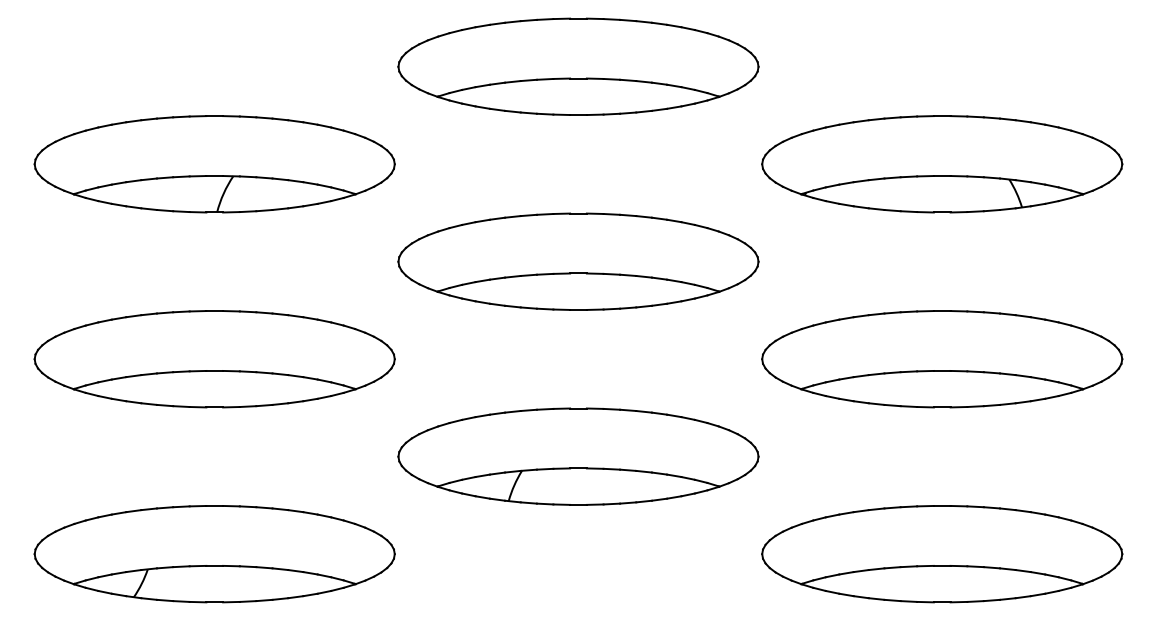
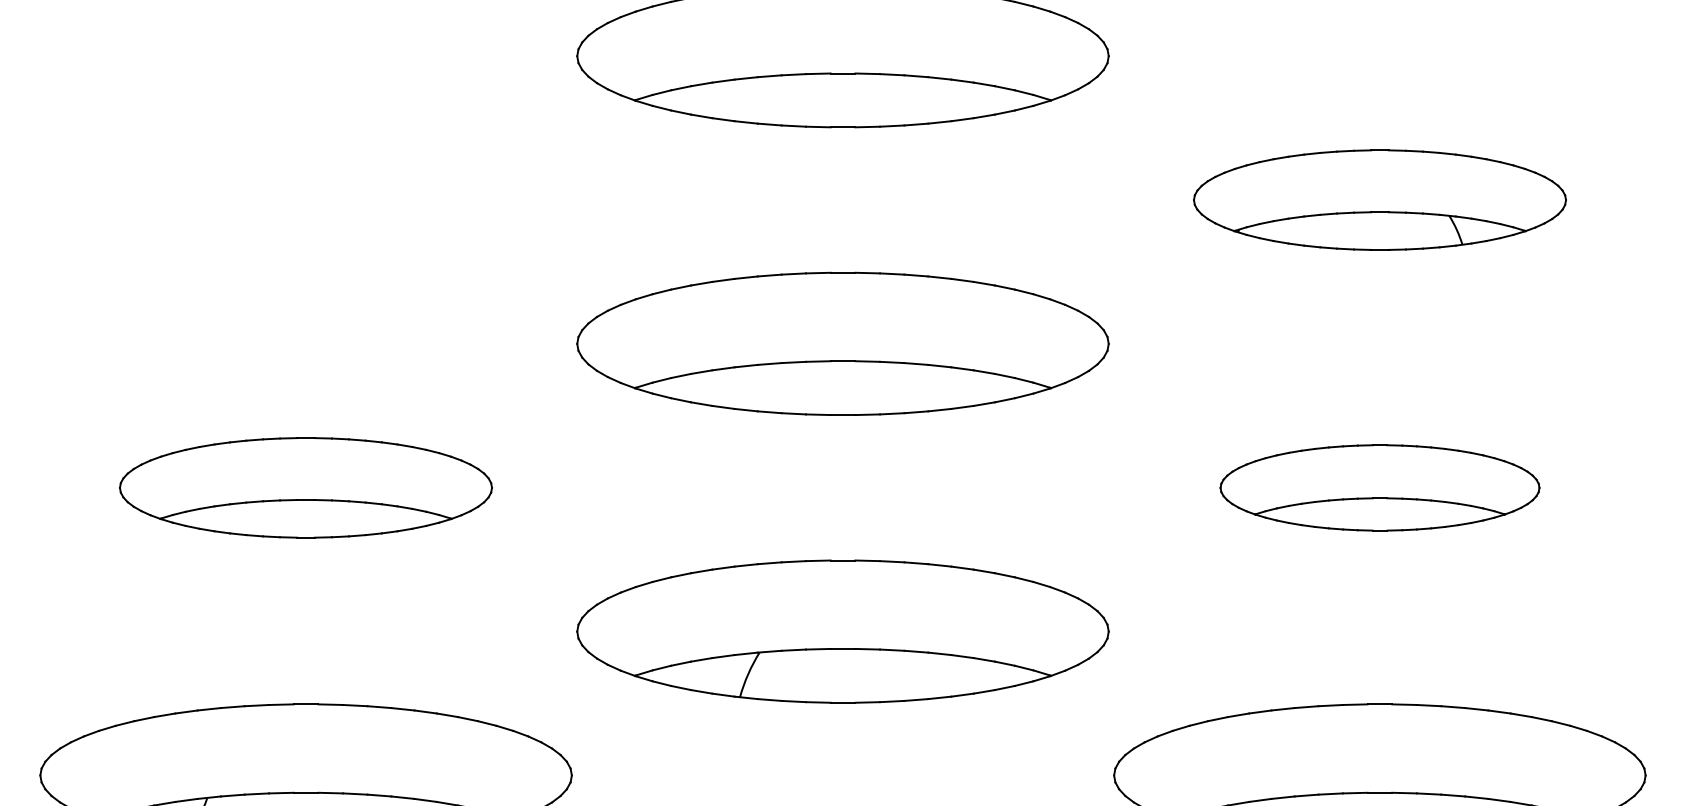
part: (214, 164) -> (305, 200), removed
part: (942, 164) -> (1380, 200), size x0.7
part: (214, 359) -> (305, 488), size x0.7
part: (942, 359) -> (1380, 488), size x0.6

